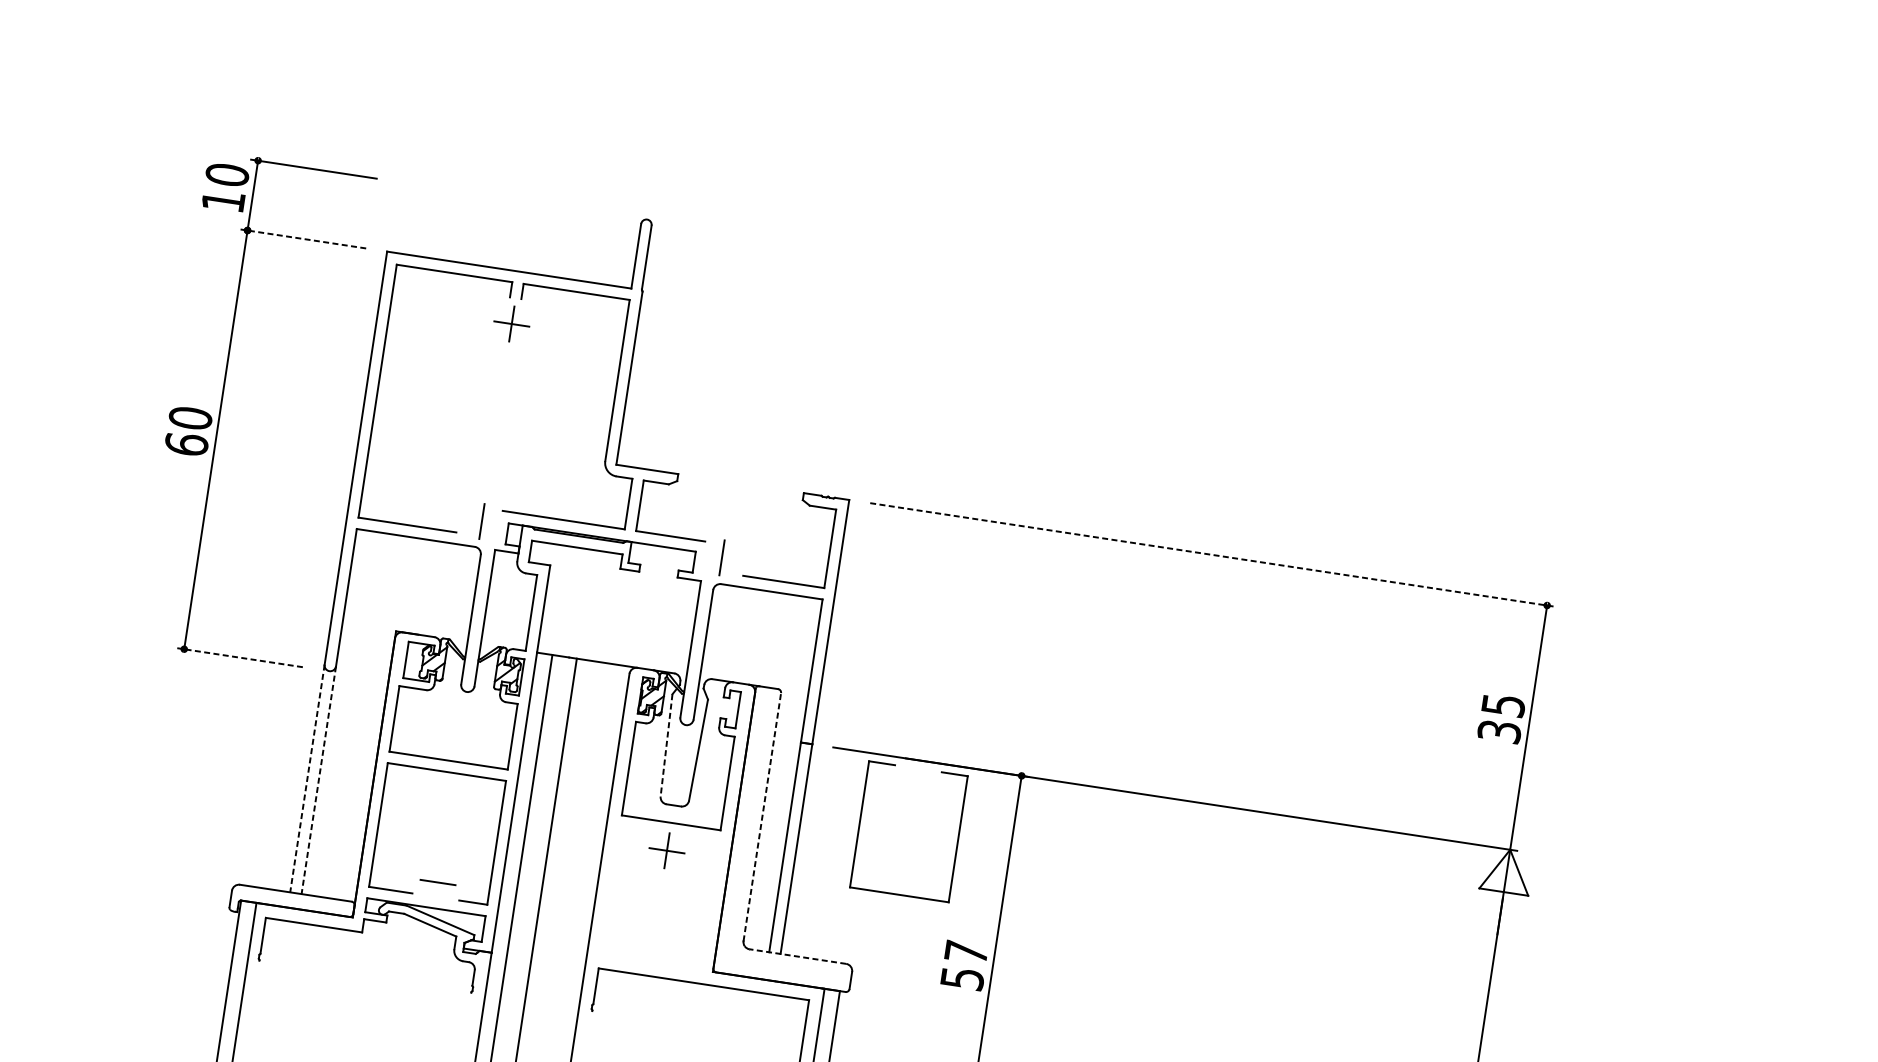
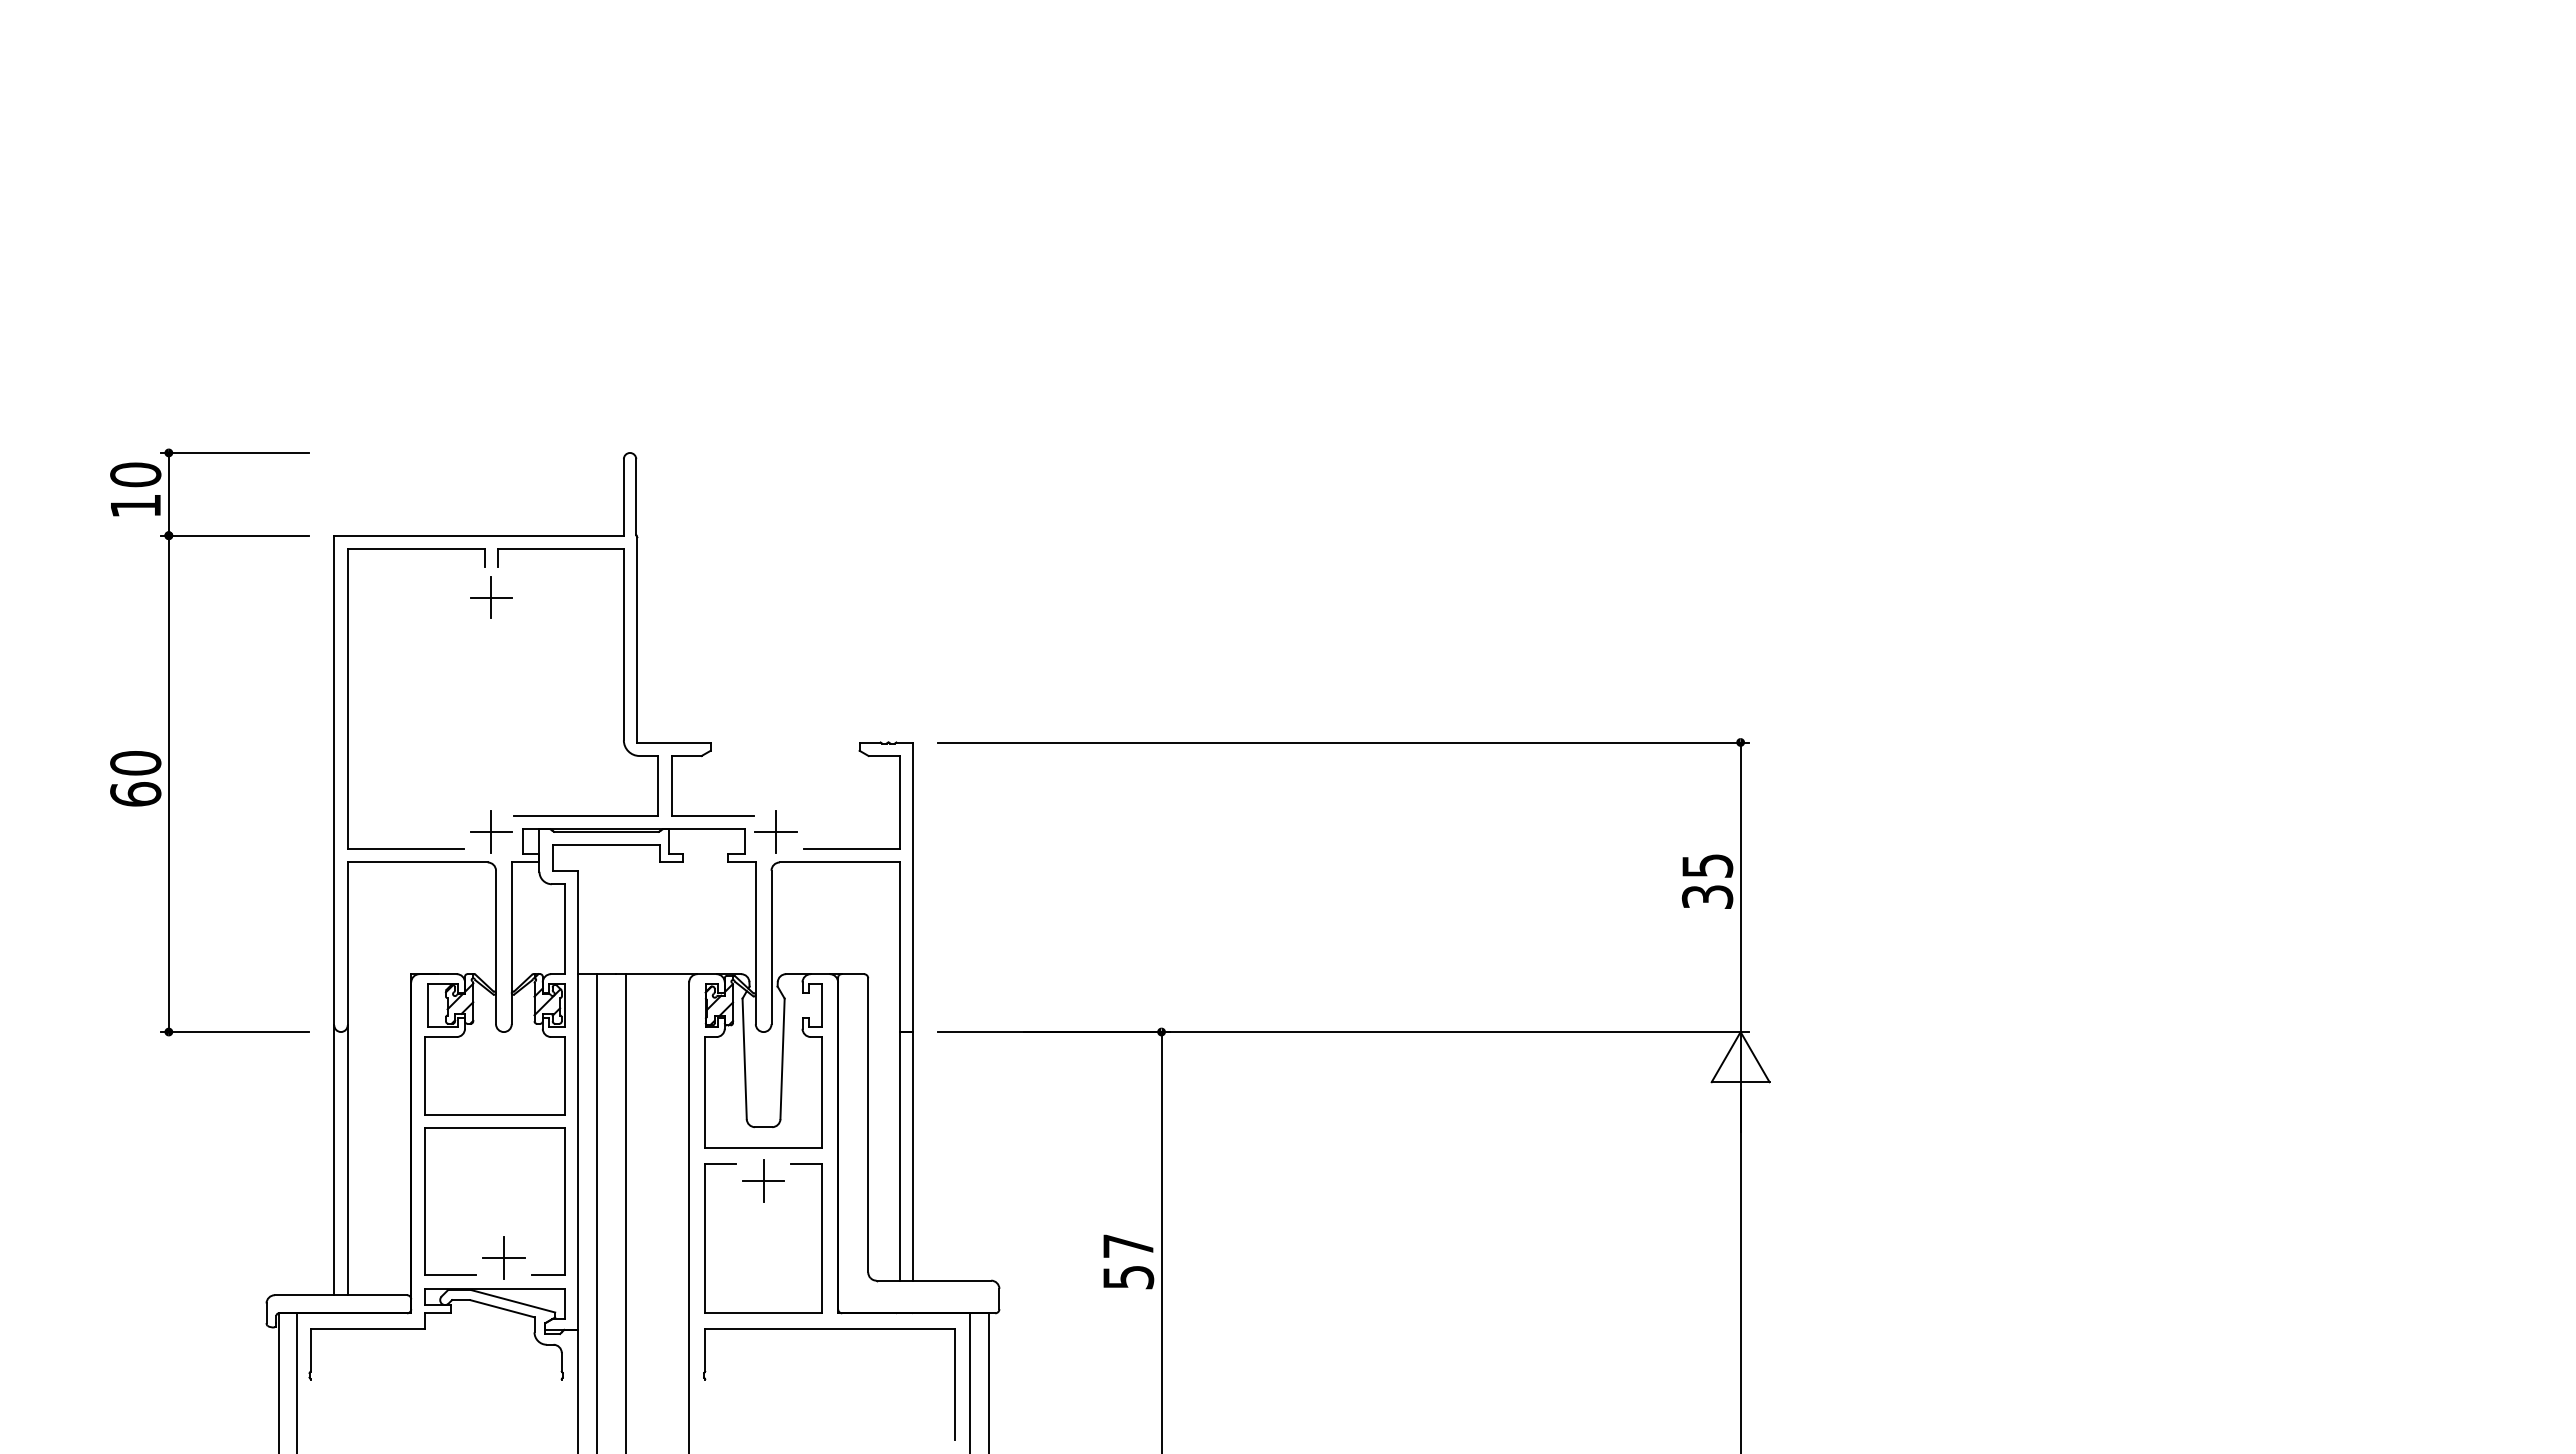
line: (302, 238) -> (234, 535), dashed -> solid
line: (482, 521) -> (491, 831), added
line: (1212, 554) -> (1344, 742), dashed -> solid
line: (721, 557) -> (775, 831), added
line: (239, 658) -> (234, 1032), dashed -> solid
line: (666, 745) -> (744, 1059), dashed -> solid
line: (307, 778) -> (334, 1160), dashed -> solid
line: (318, 780) -> (347, 1160), dashed -> solid
line: (762, 816) -> (868, 1124), dashed -> solid
part: (859, 824) -> (705, 1238), moved
line: (437, 882) -> (503, 1257), added
line: (797, 956) -> (933, 1280), dashed -> solid

